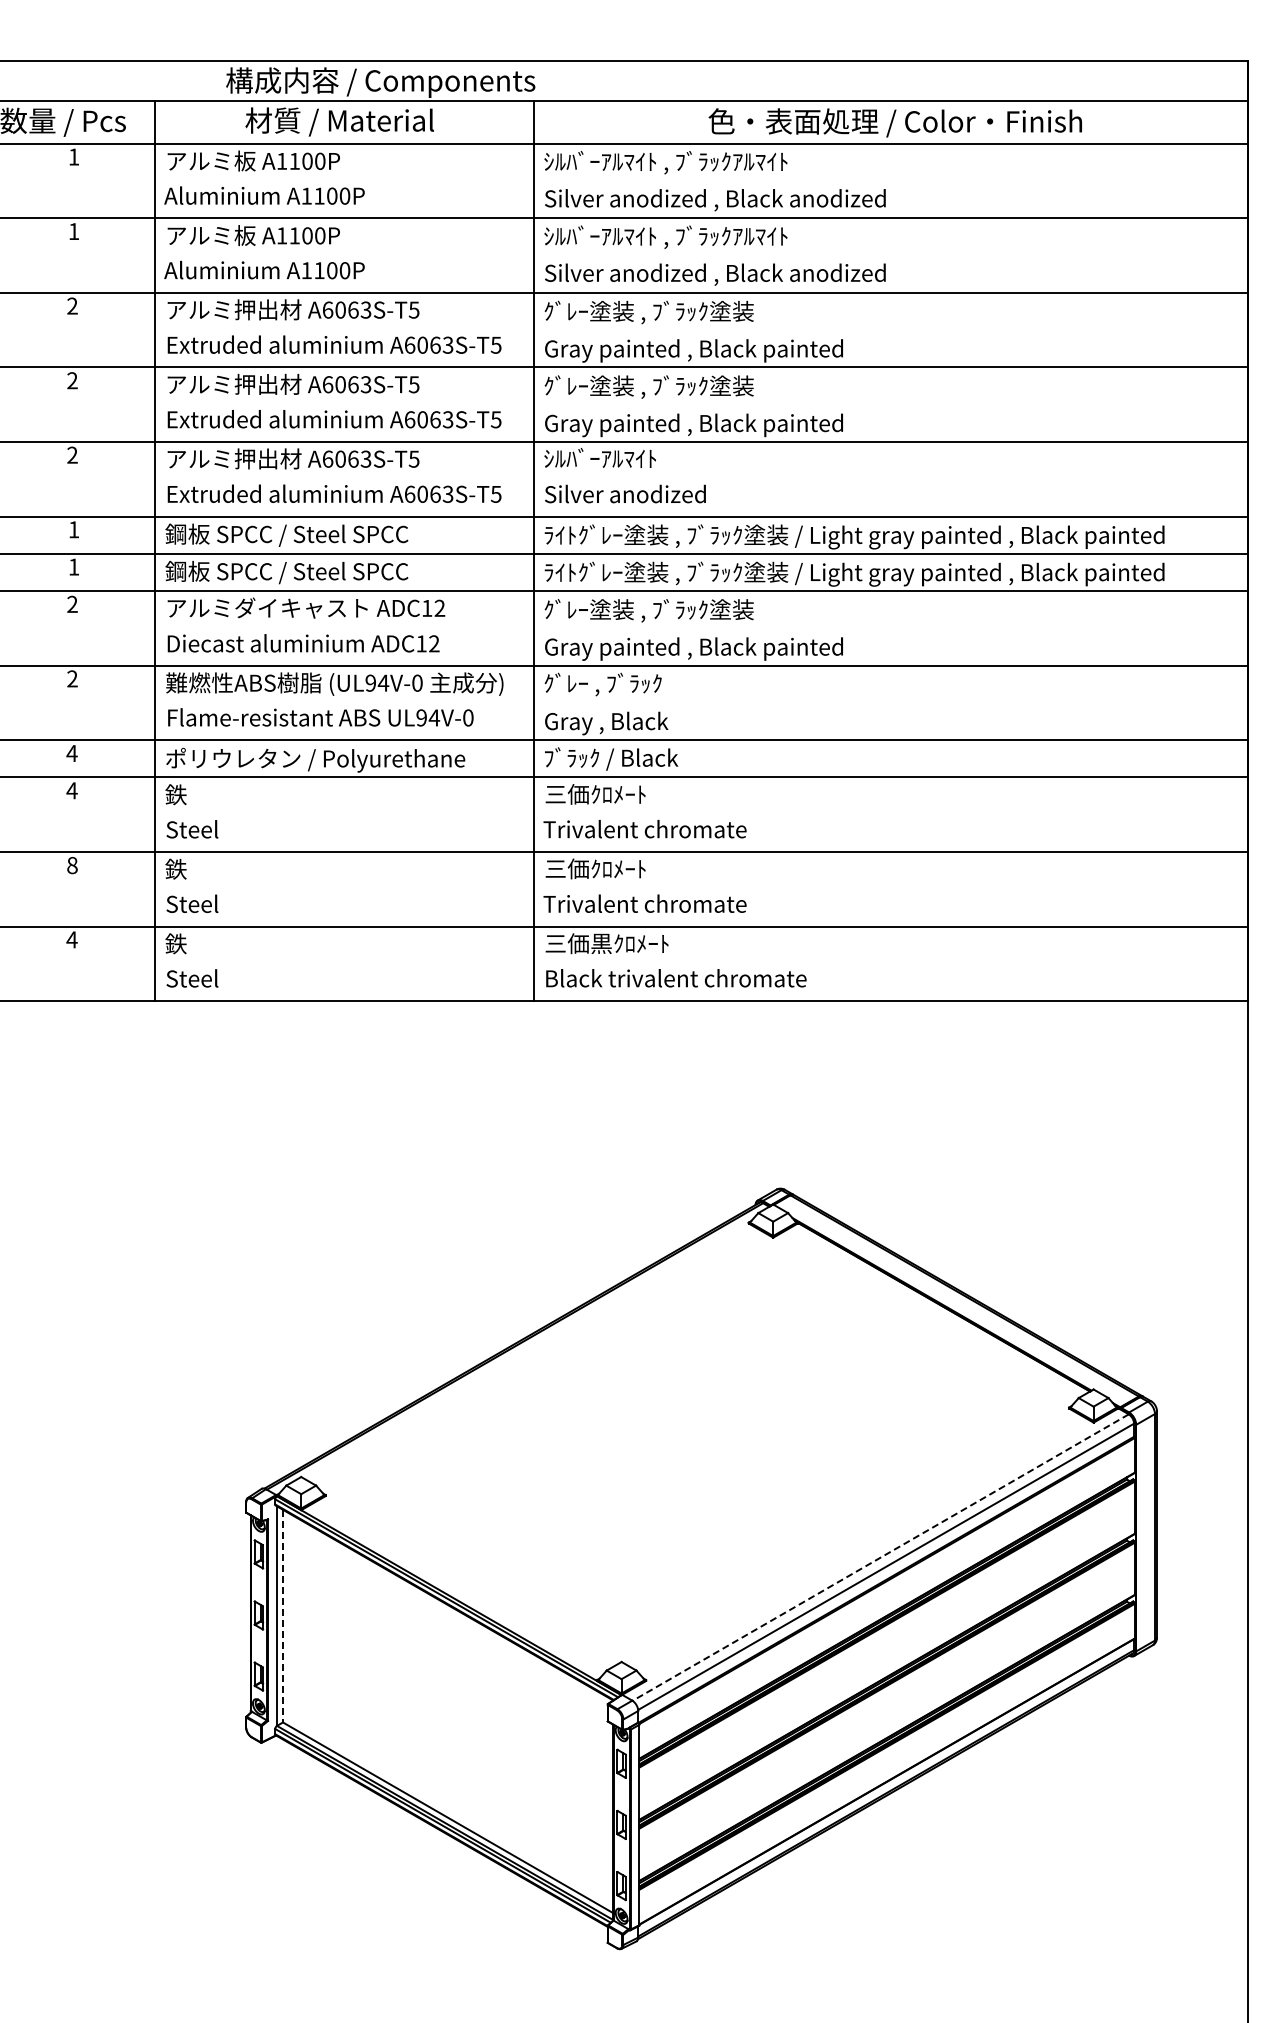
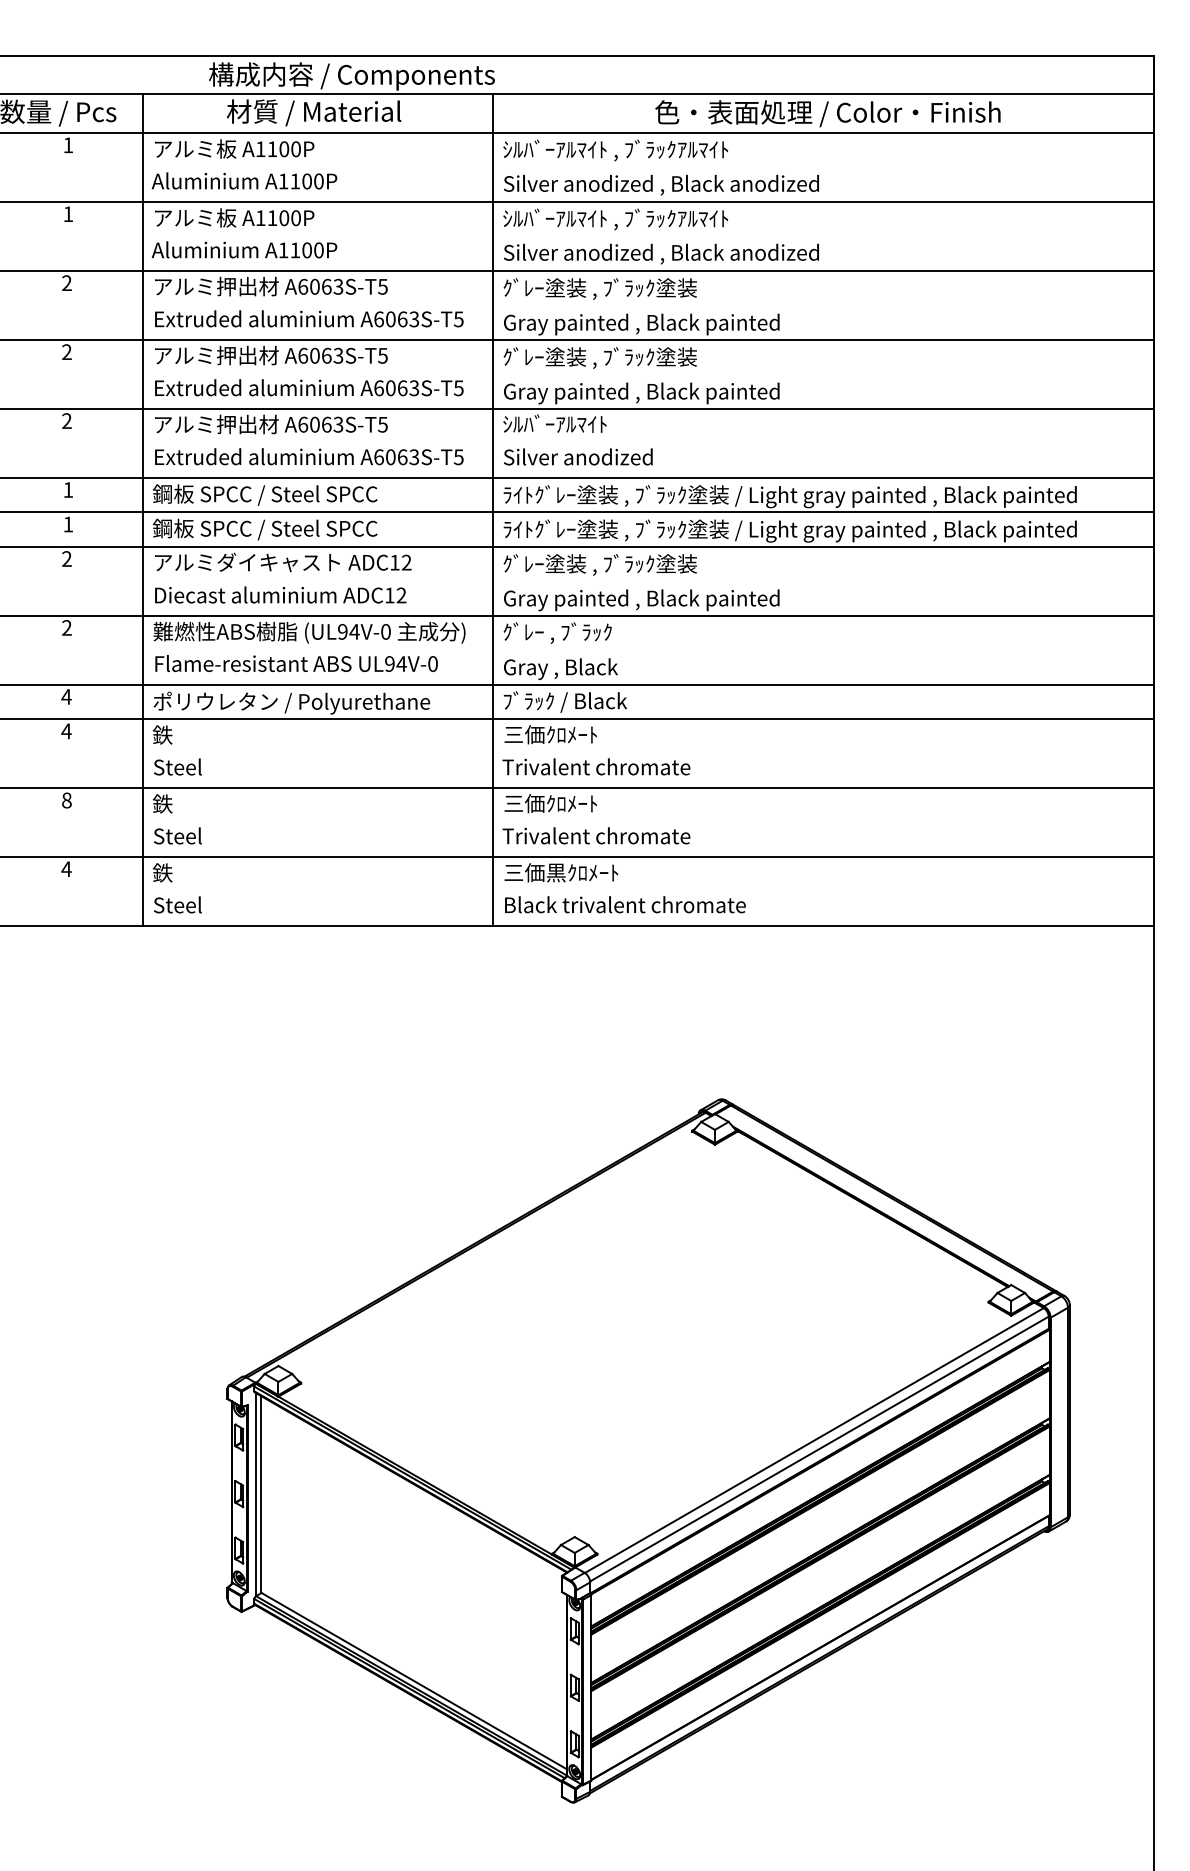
line: (880, 1557) -> (814, 1440), dashed -> solid
line: (282, 1616) -> (261, 1495), dashed -> solid

